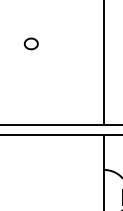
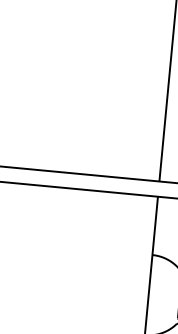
part: (30, 43) -> (50, 35), removed

